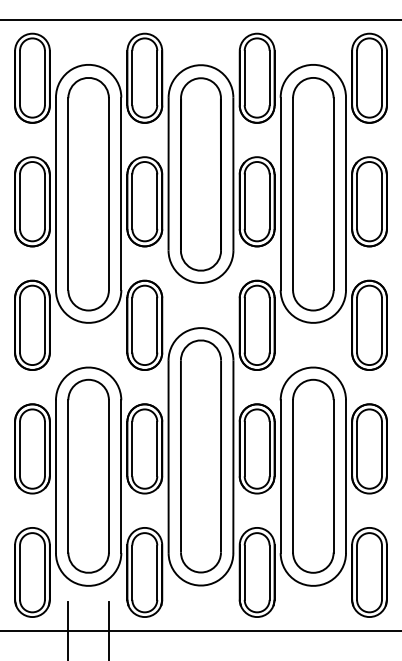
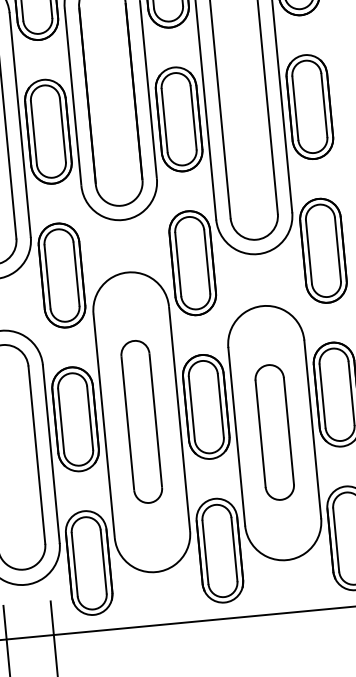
part: (200, 456) -> (141, 422), size x0.6
part: (313, 475) -> (274, 431), size x0.6

